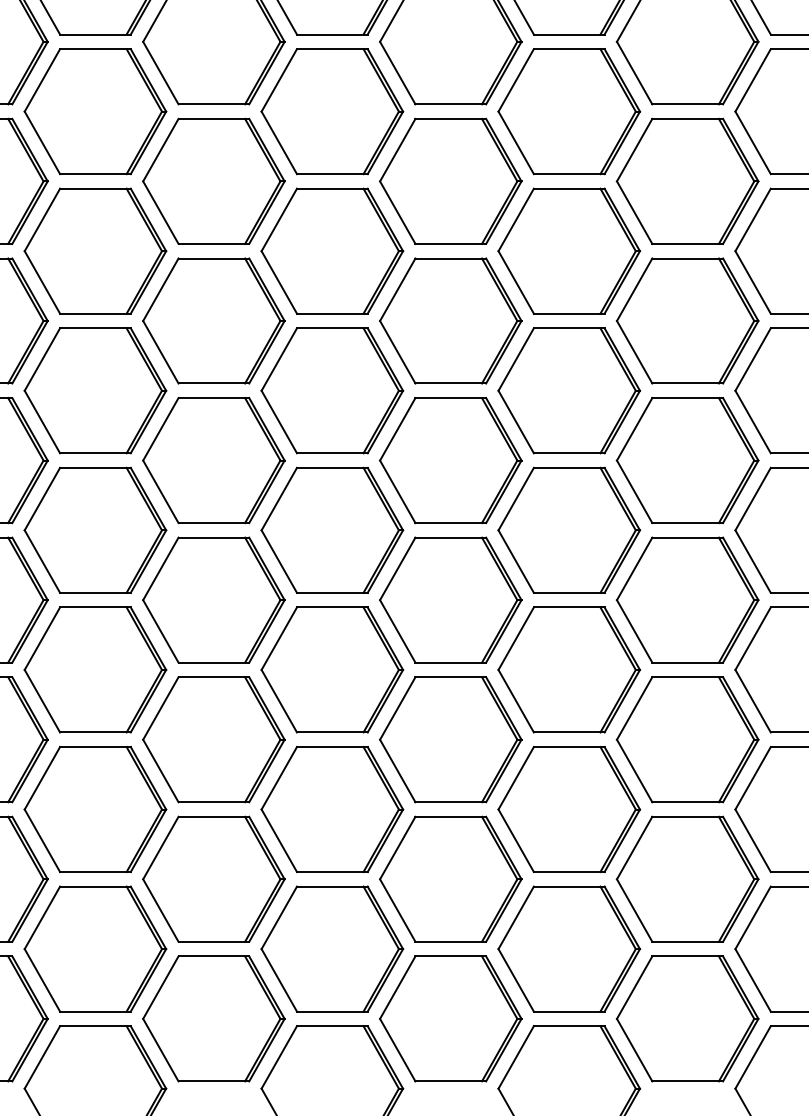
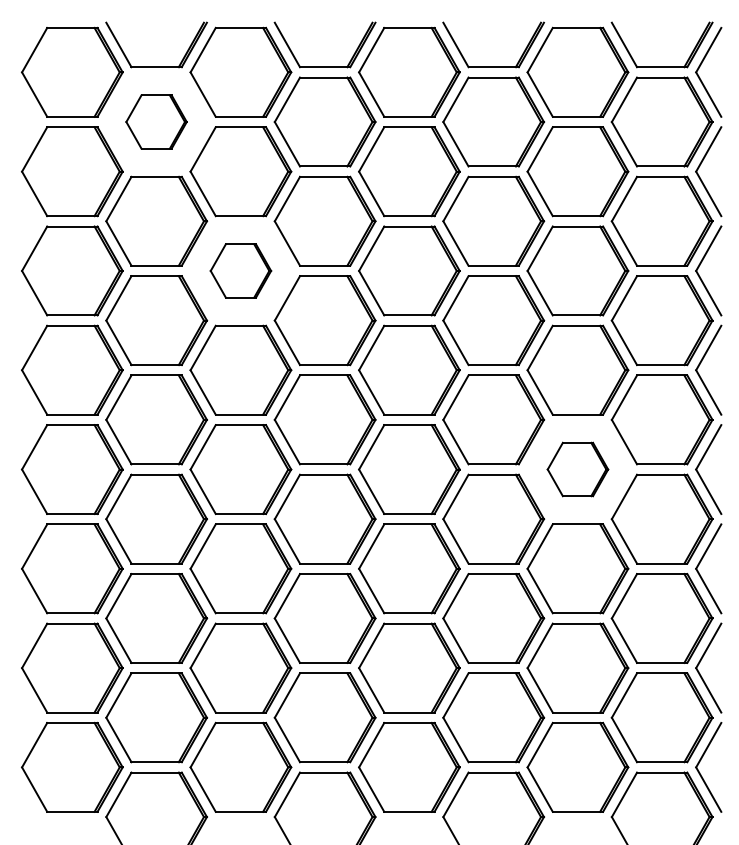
part: (95, 110) -> (156, 121), size x0.6
part: (213, 320) -> (240, 270), size x0.6
part: (687, 600) -> (577, 469), size x0.6

